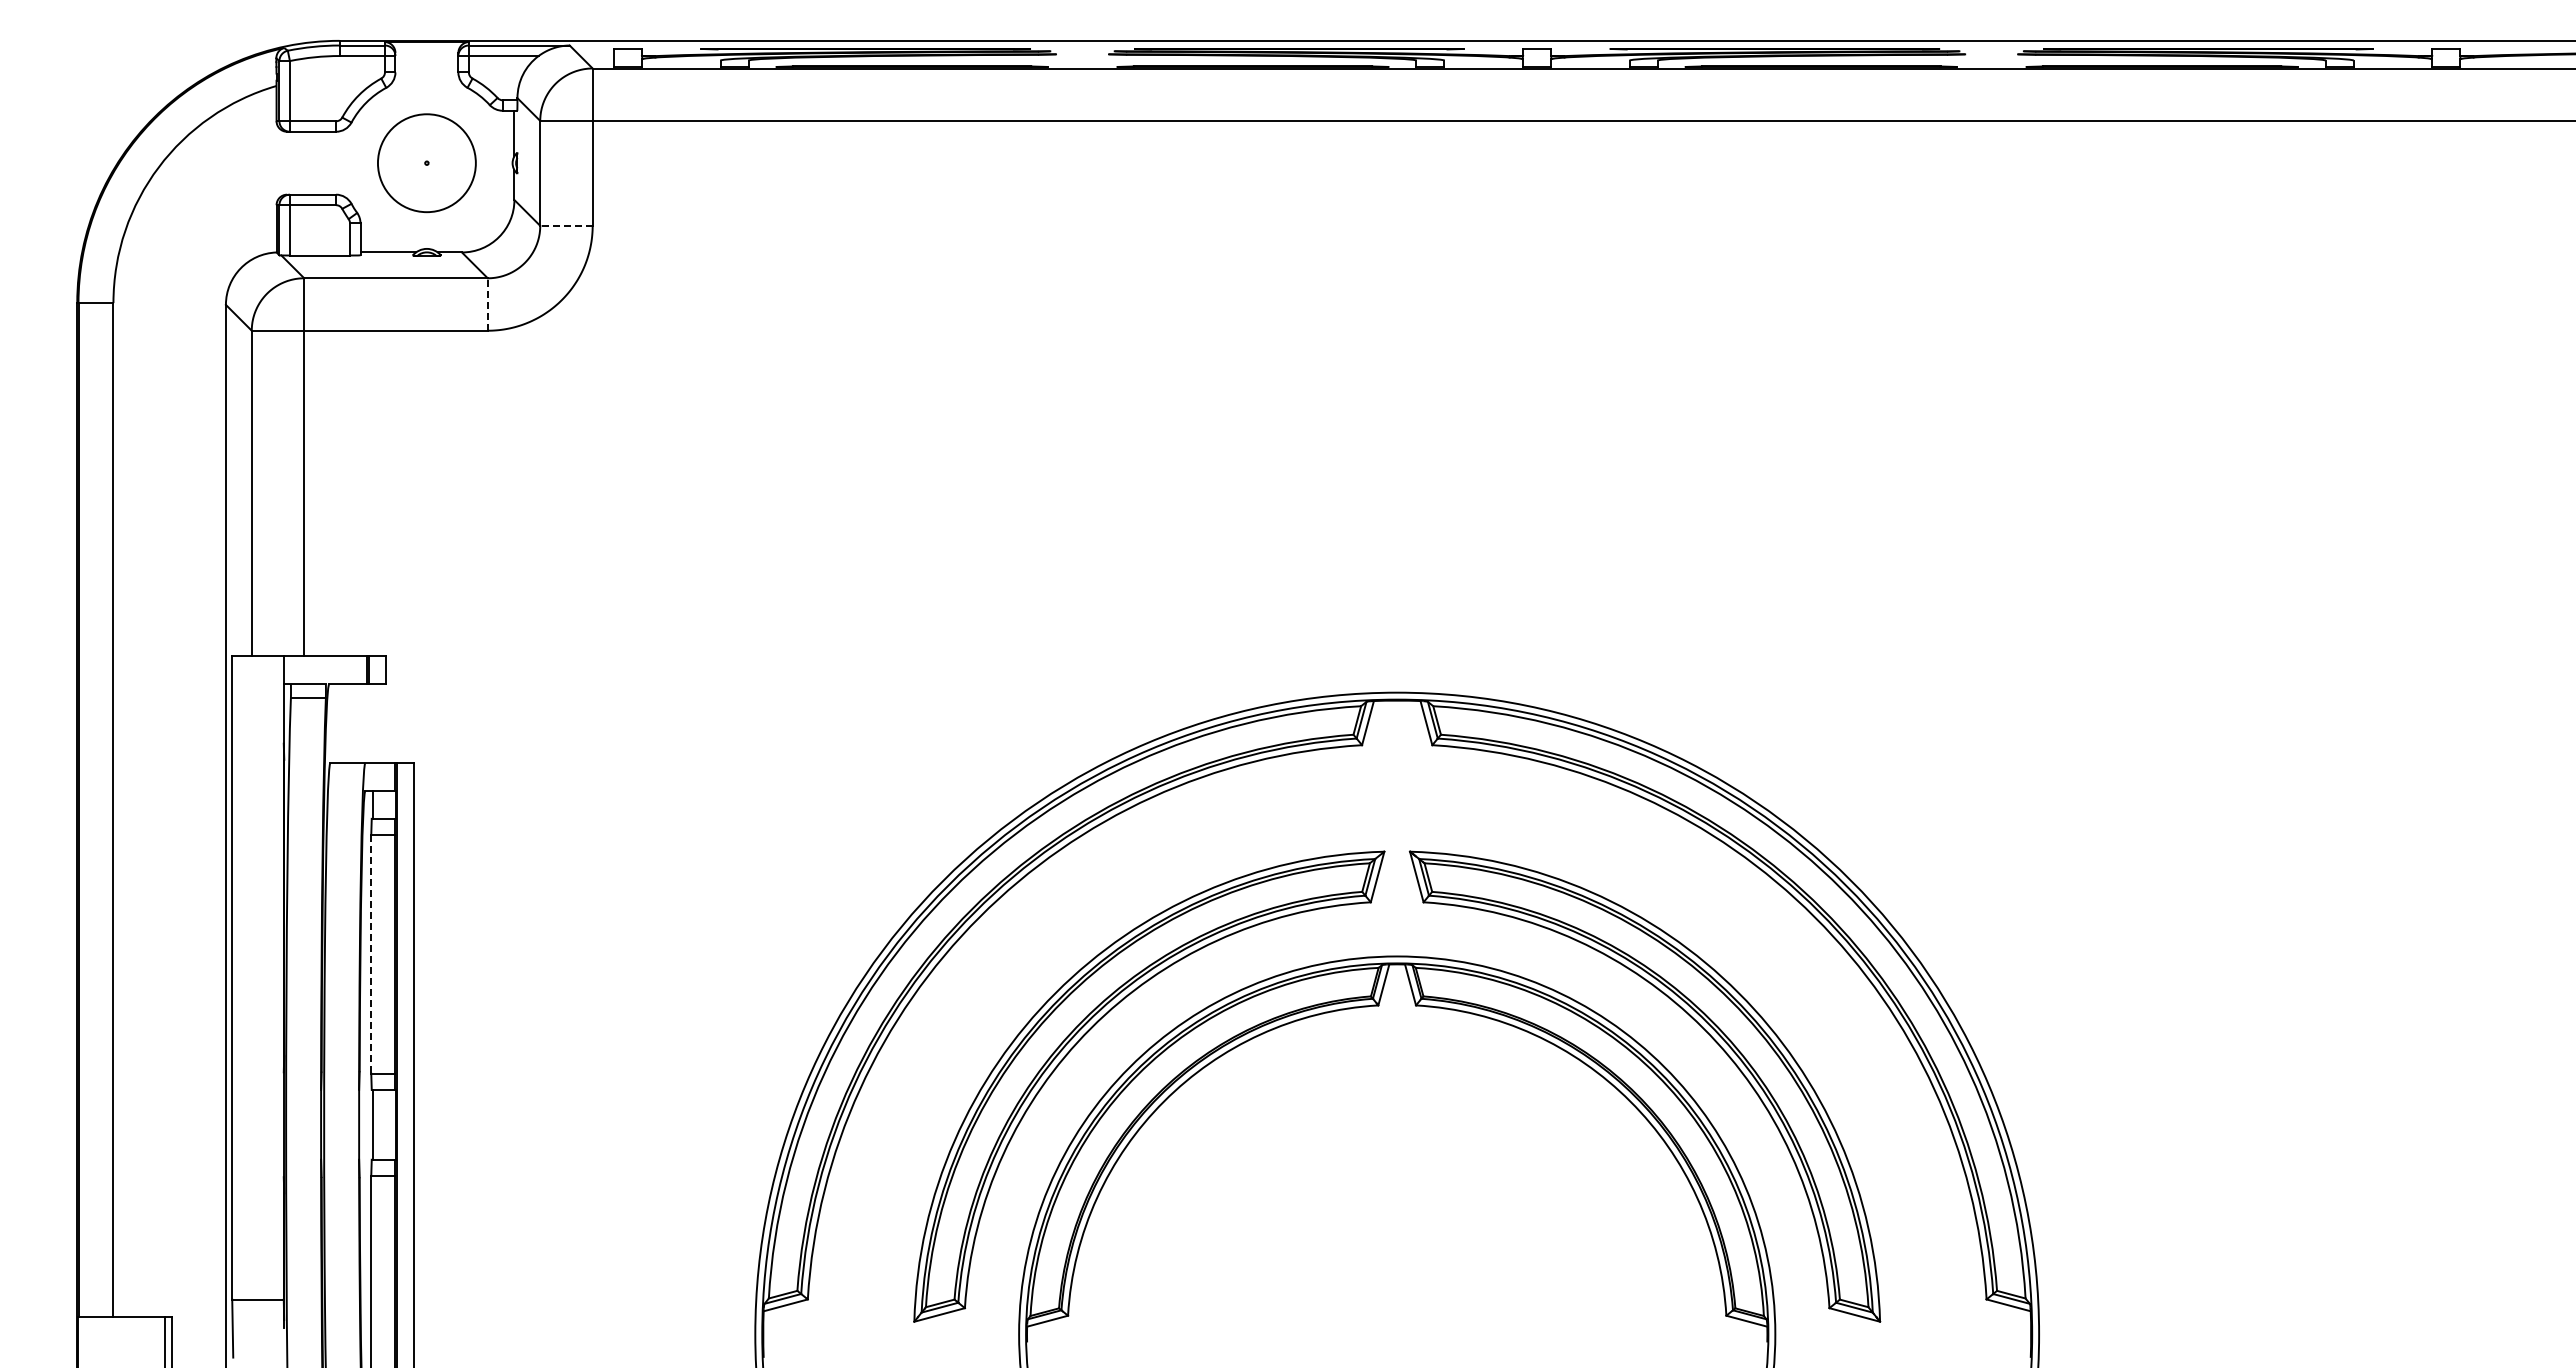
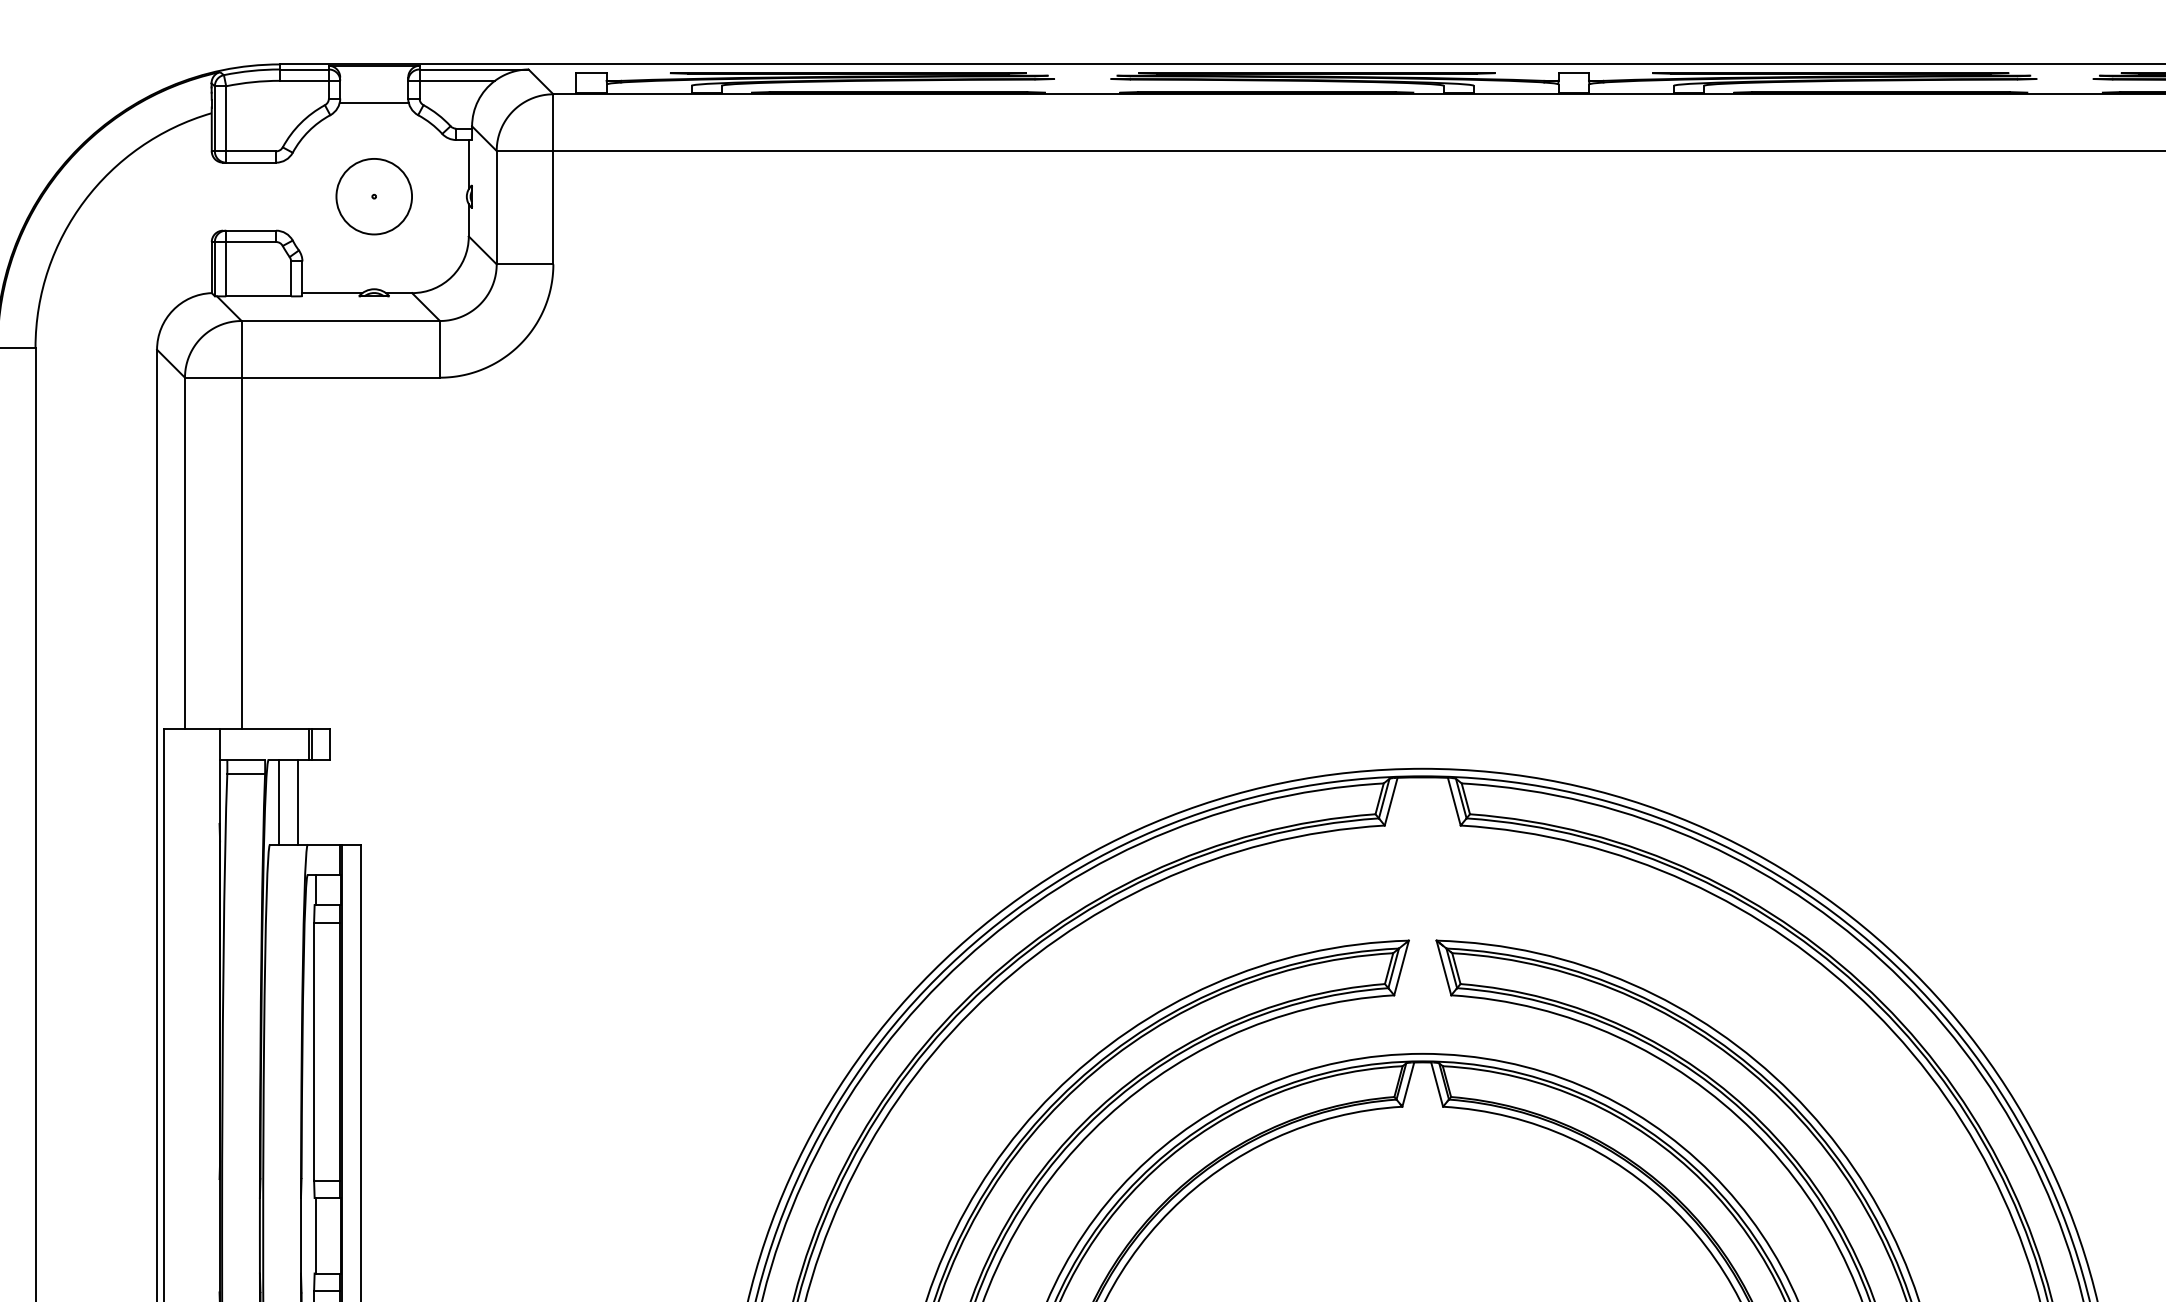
line: (426, 76) -> (373, 102), added
circle: (426, 163) -> (373, 196), size x0.71
line: (565, 225) -> (523, 263), dashed -> solid
line: (487, 304) -> (439, 349), dashed -> solid
line: (338, 723) -> (278, 802), added
line: (356, 723) -> (298, 802), added
line: (371, 954) -> (314, 1051), dashed -> solid

